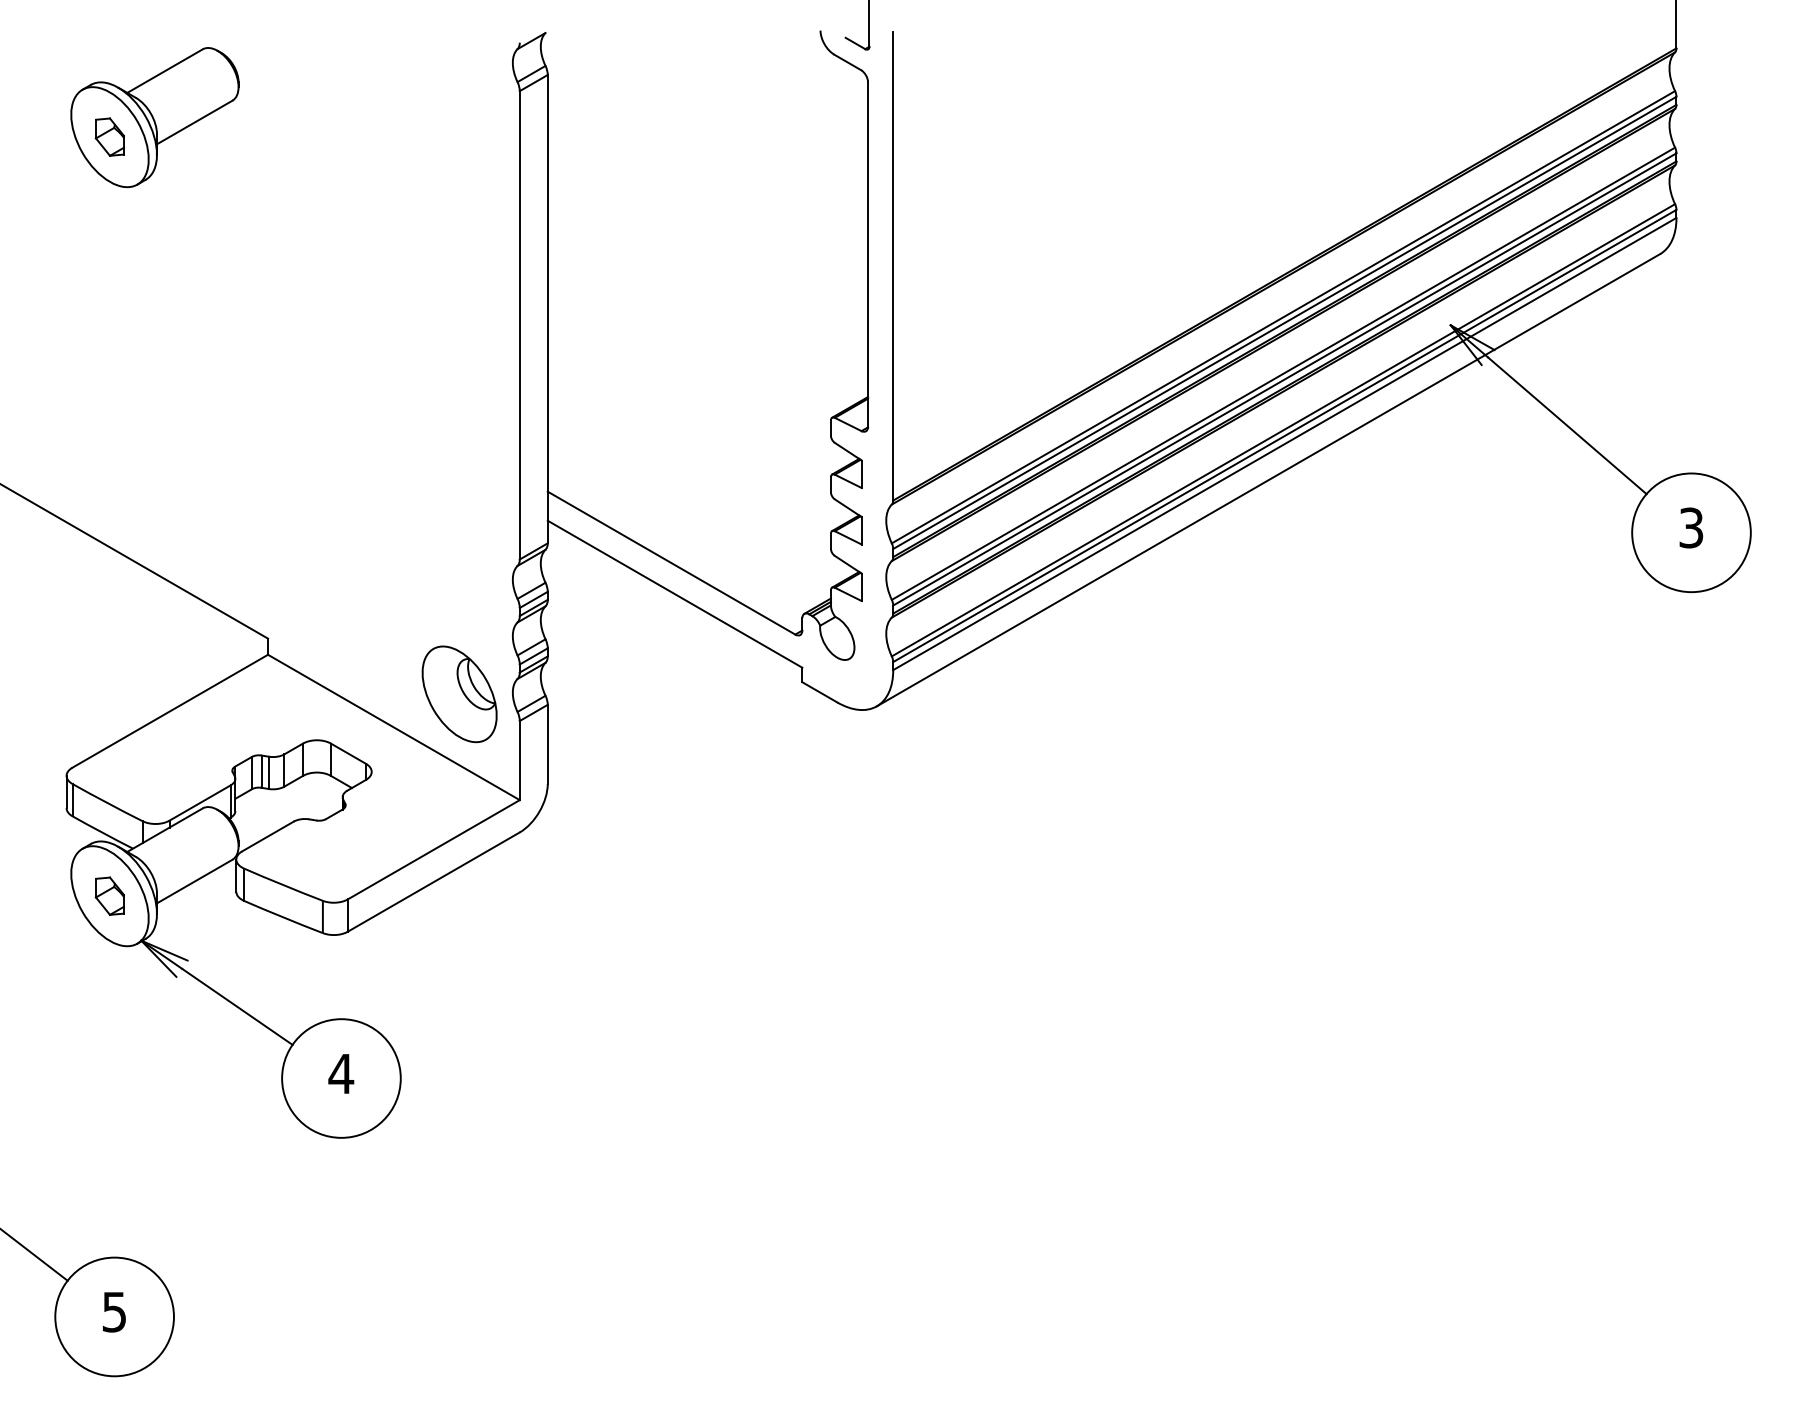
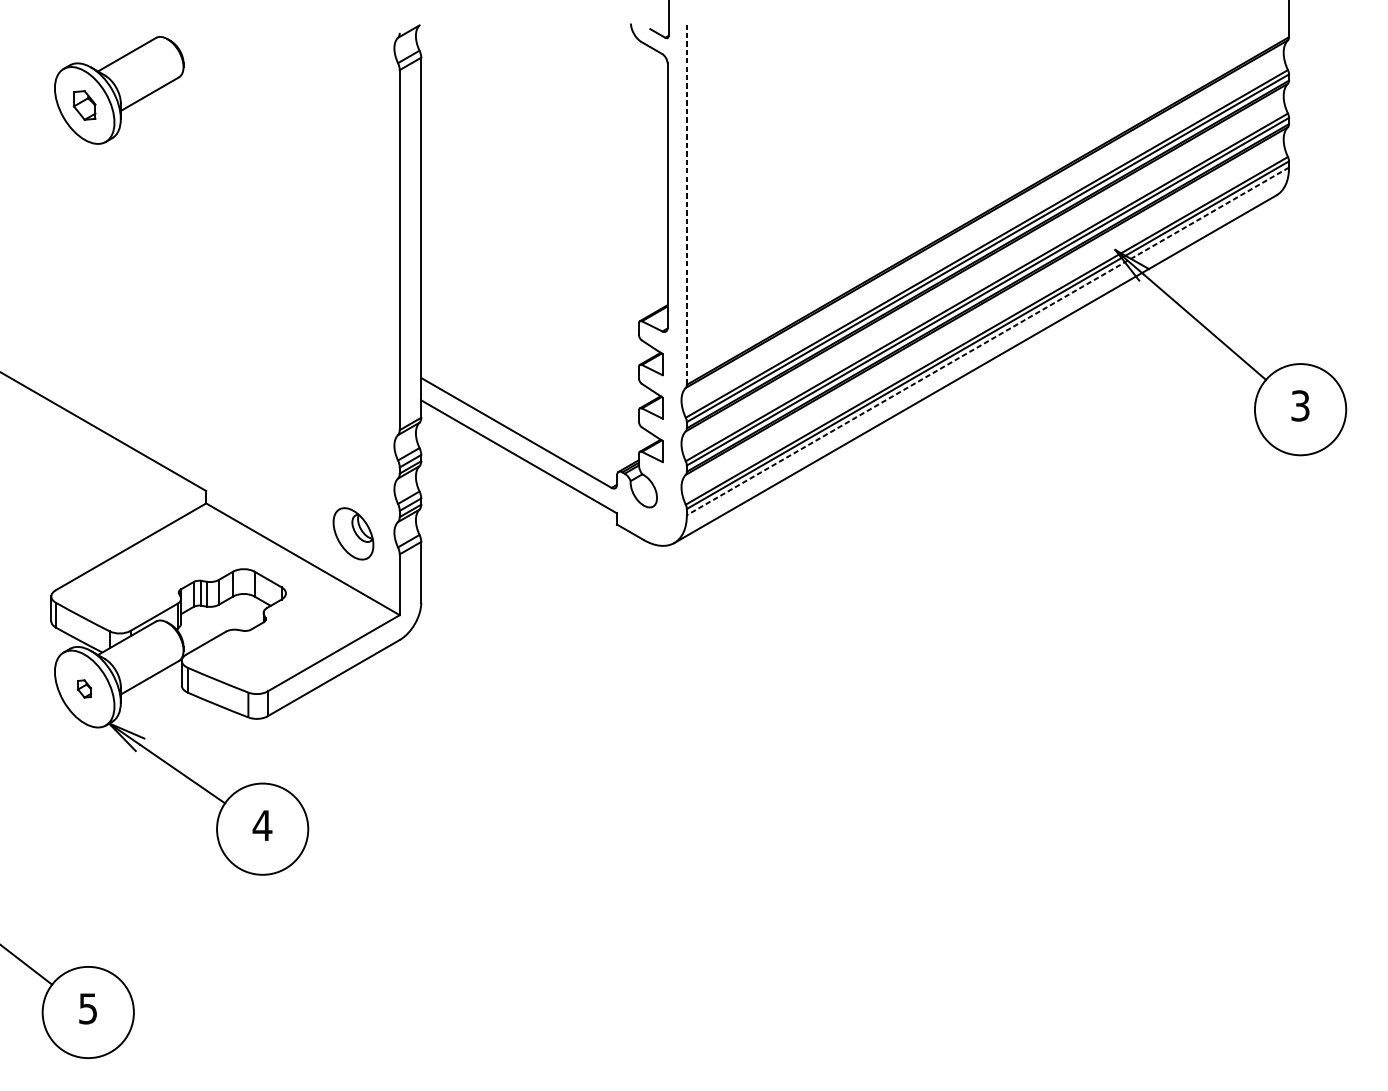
line: (893, 265) -> (687, 204), solid -> dashed
line: (1284, 444) -> (987, 341), solid -> dashed
part: (459, 694) -> (353, 533), size x0.7
part: (109, 895) -> (84, 688), size x0.6

